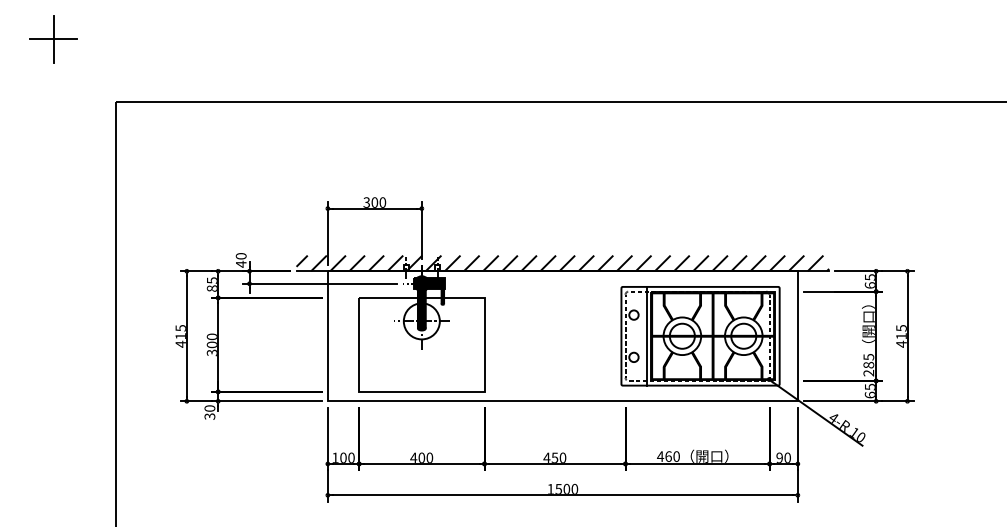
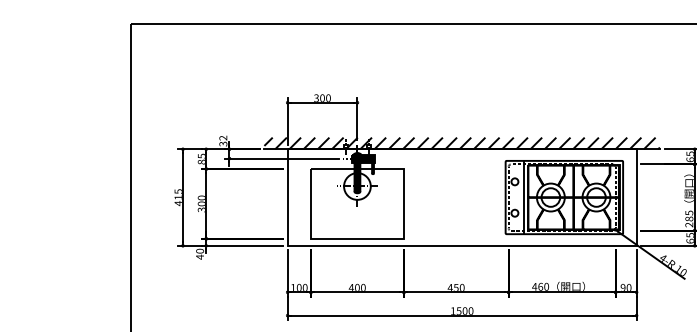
text: (240, 260) -> (222, 141), 40 -> 32
text: (209, 416) -> (199, 257), 30 -> 40

